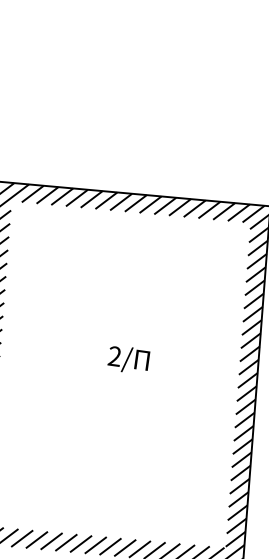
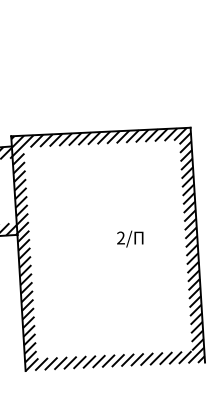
text: (129, 359) -> (130, 238), moved

